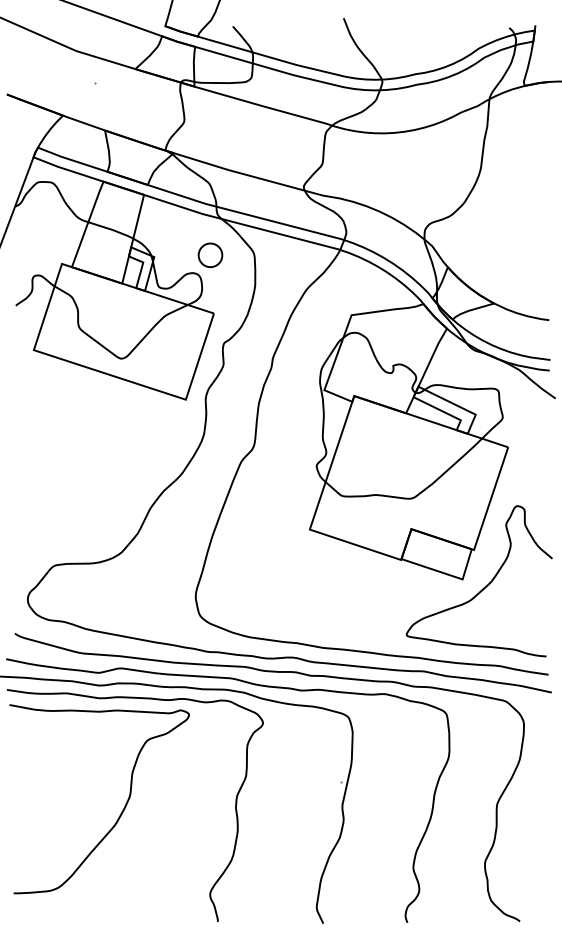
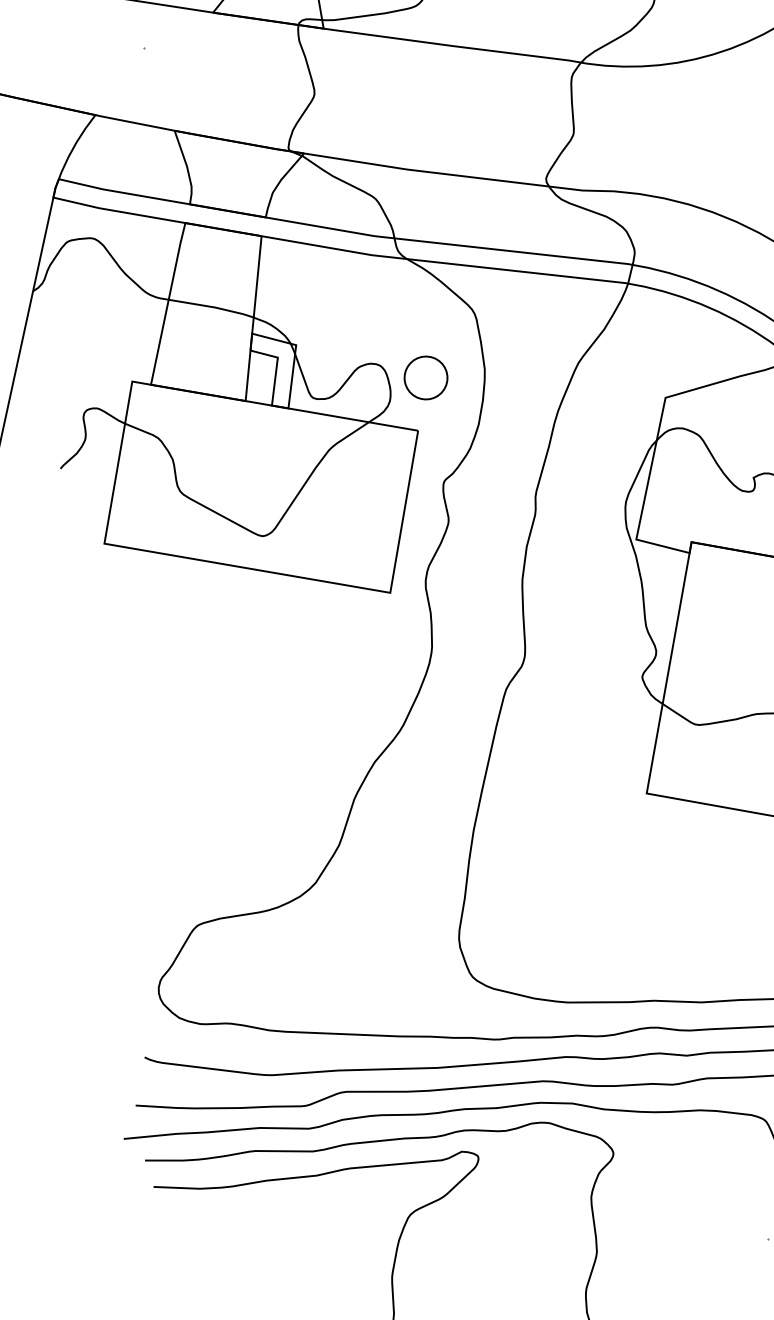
part: (210, 255) -> (426, 378), moved

